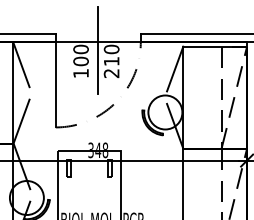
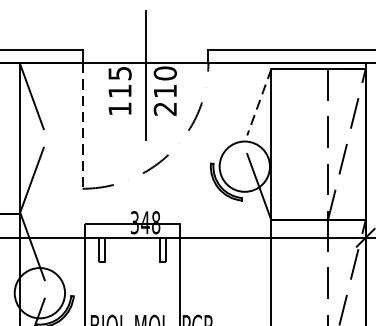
text: (80, 55) -> (119, 82), 100 -> 115
line: (175, 69) -> (259, 103), solid -> dashed
line: (55, 84) -> (82, 125), solid -> dashed

